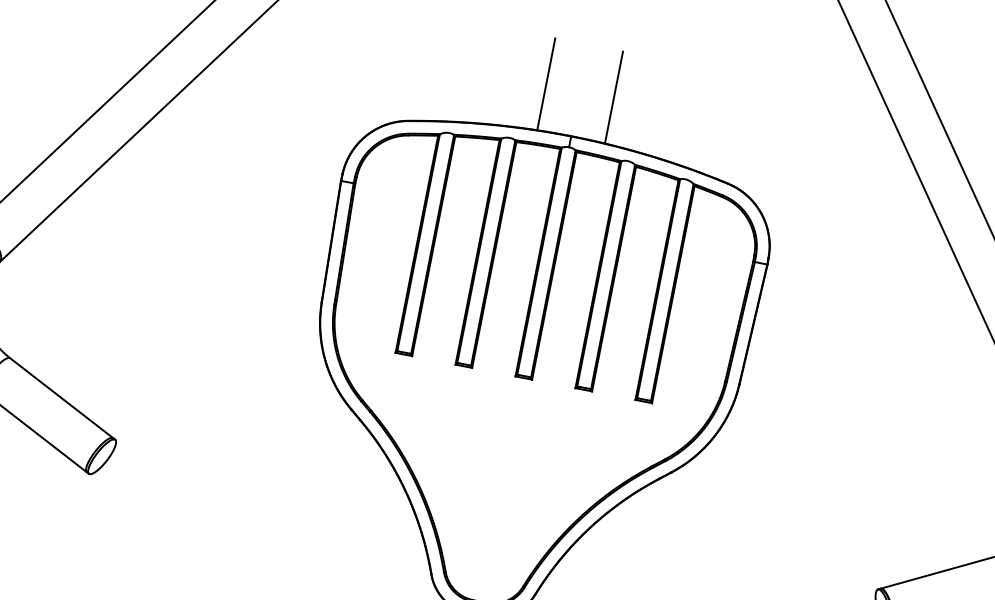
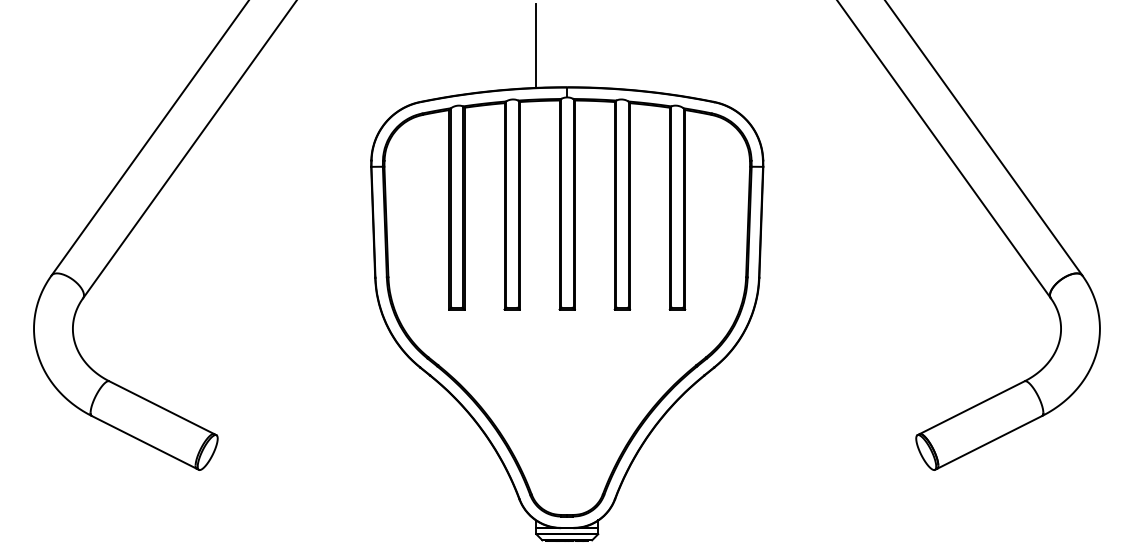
line: (614, 97) -> (598, 45), removed

